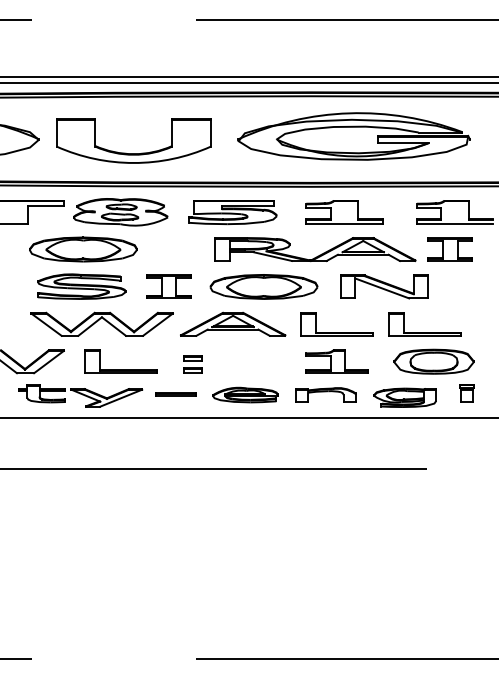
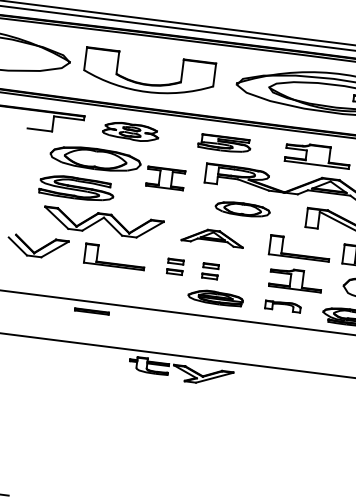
part: (120, 212) -> (130, 131), size x0.7
part: (232, 212) -> (224, 143), size x0.7
part: (81, 286) -> (76, 188), moved
part: (168, 286) -> (165, 178), moved
part: (263, 286) -> (242, 208), size x0.6
part: (233, 323) -> (213, 236), size x0.7
part: (234, 364) -> (209, 271), added
line: (175, 394) -> (91, 311), moved
part: (325, 394) -> (282, 305), size x0.7
part: (80, 395) -> (181, 371), moved

